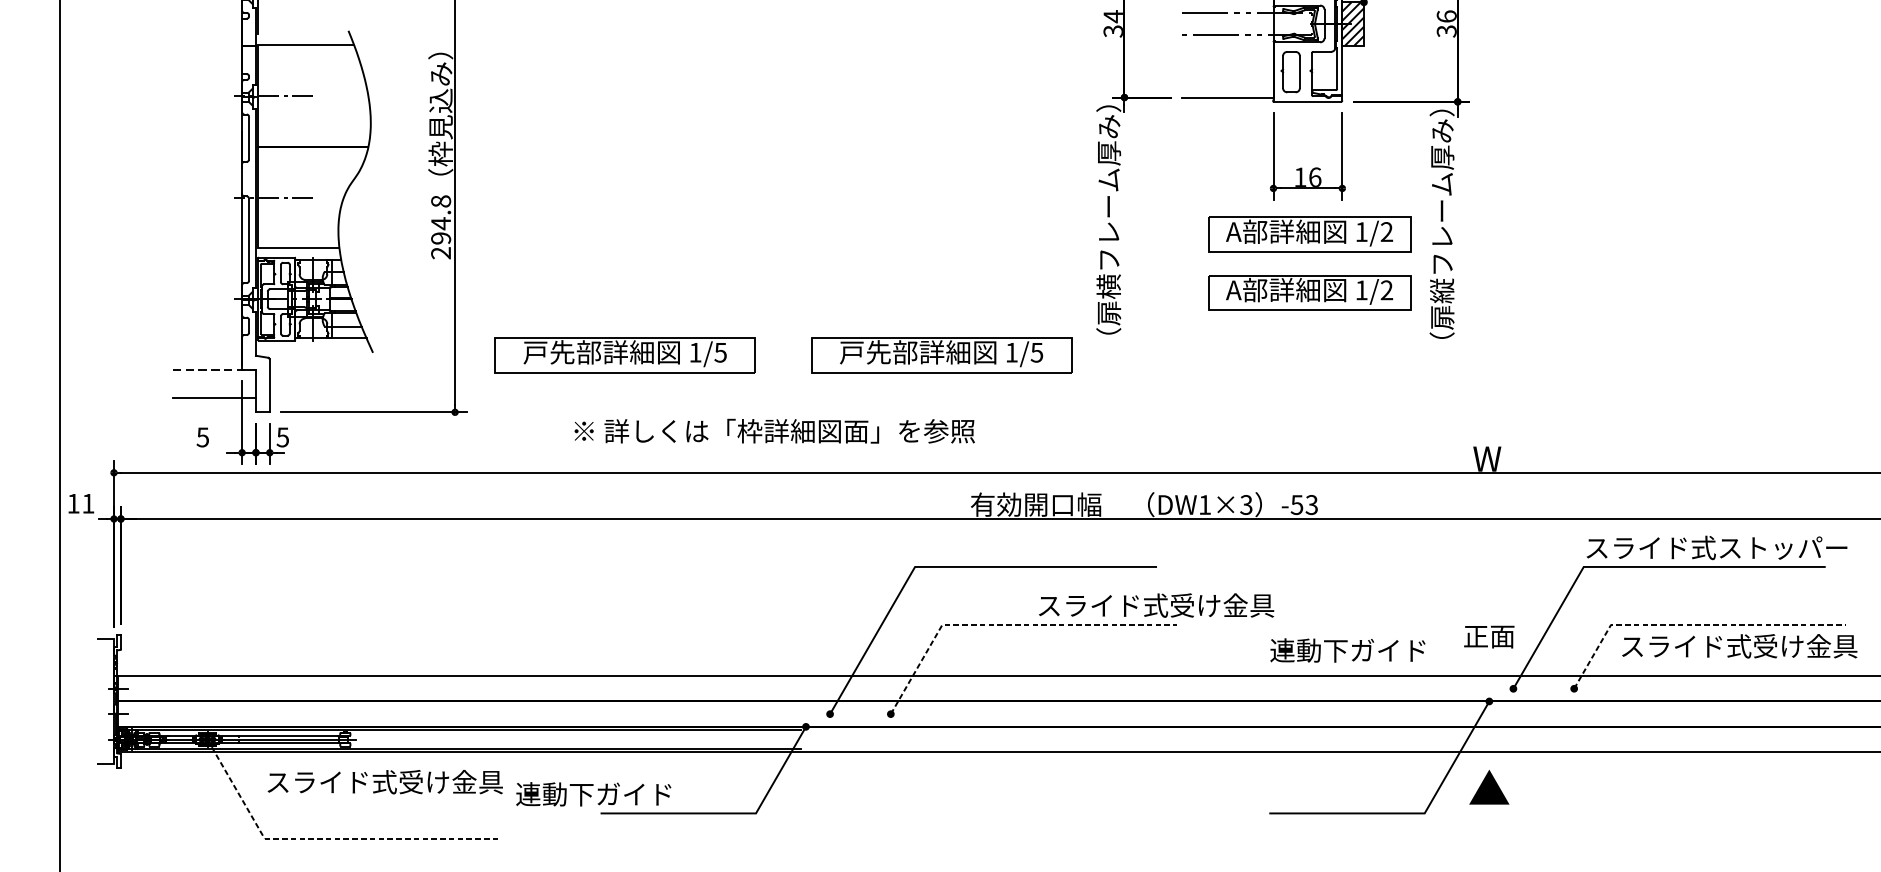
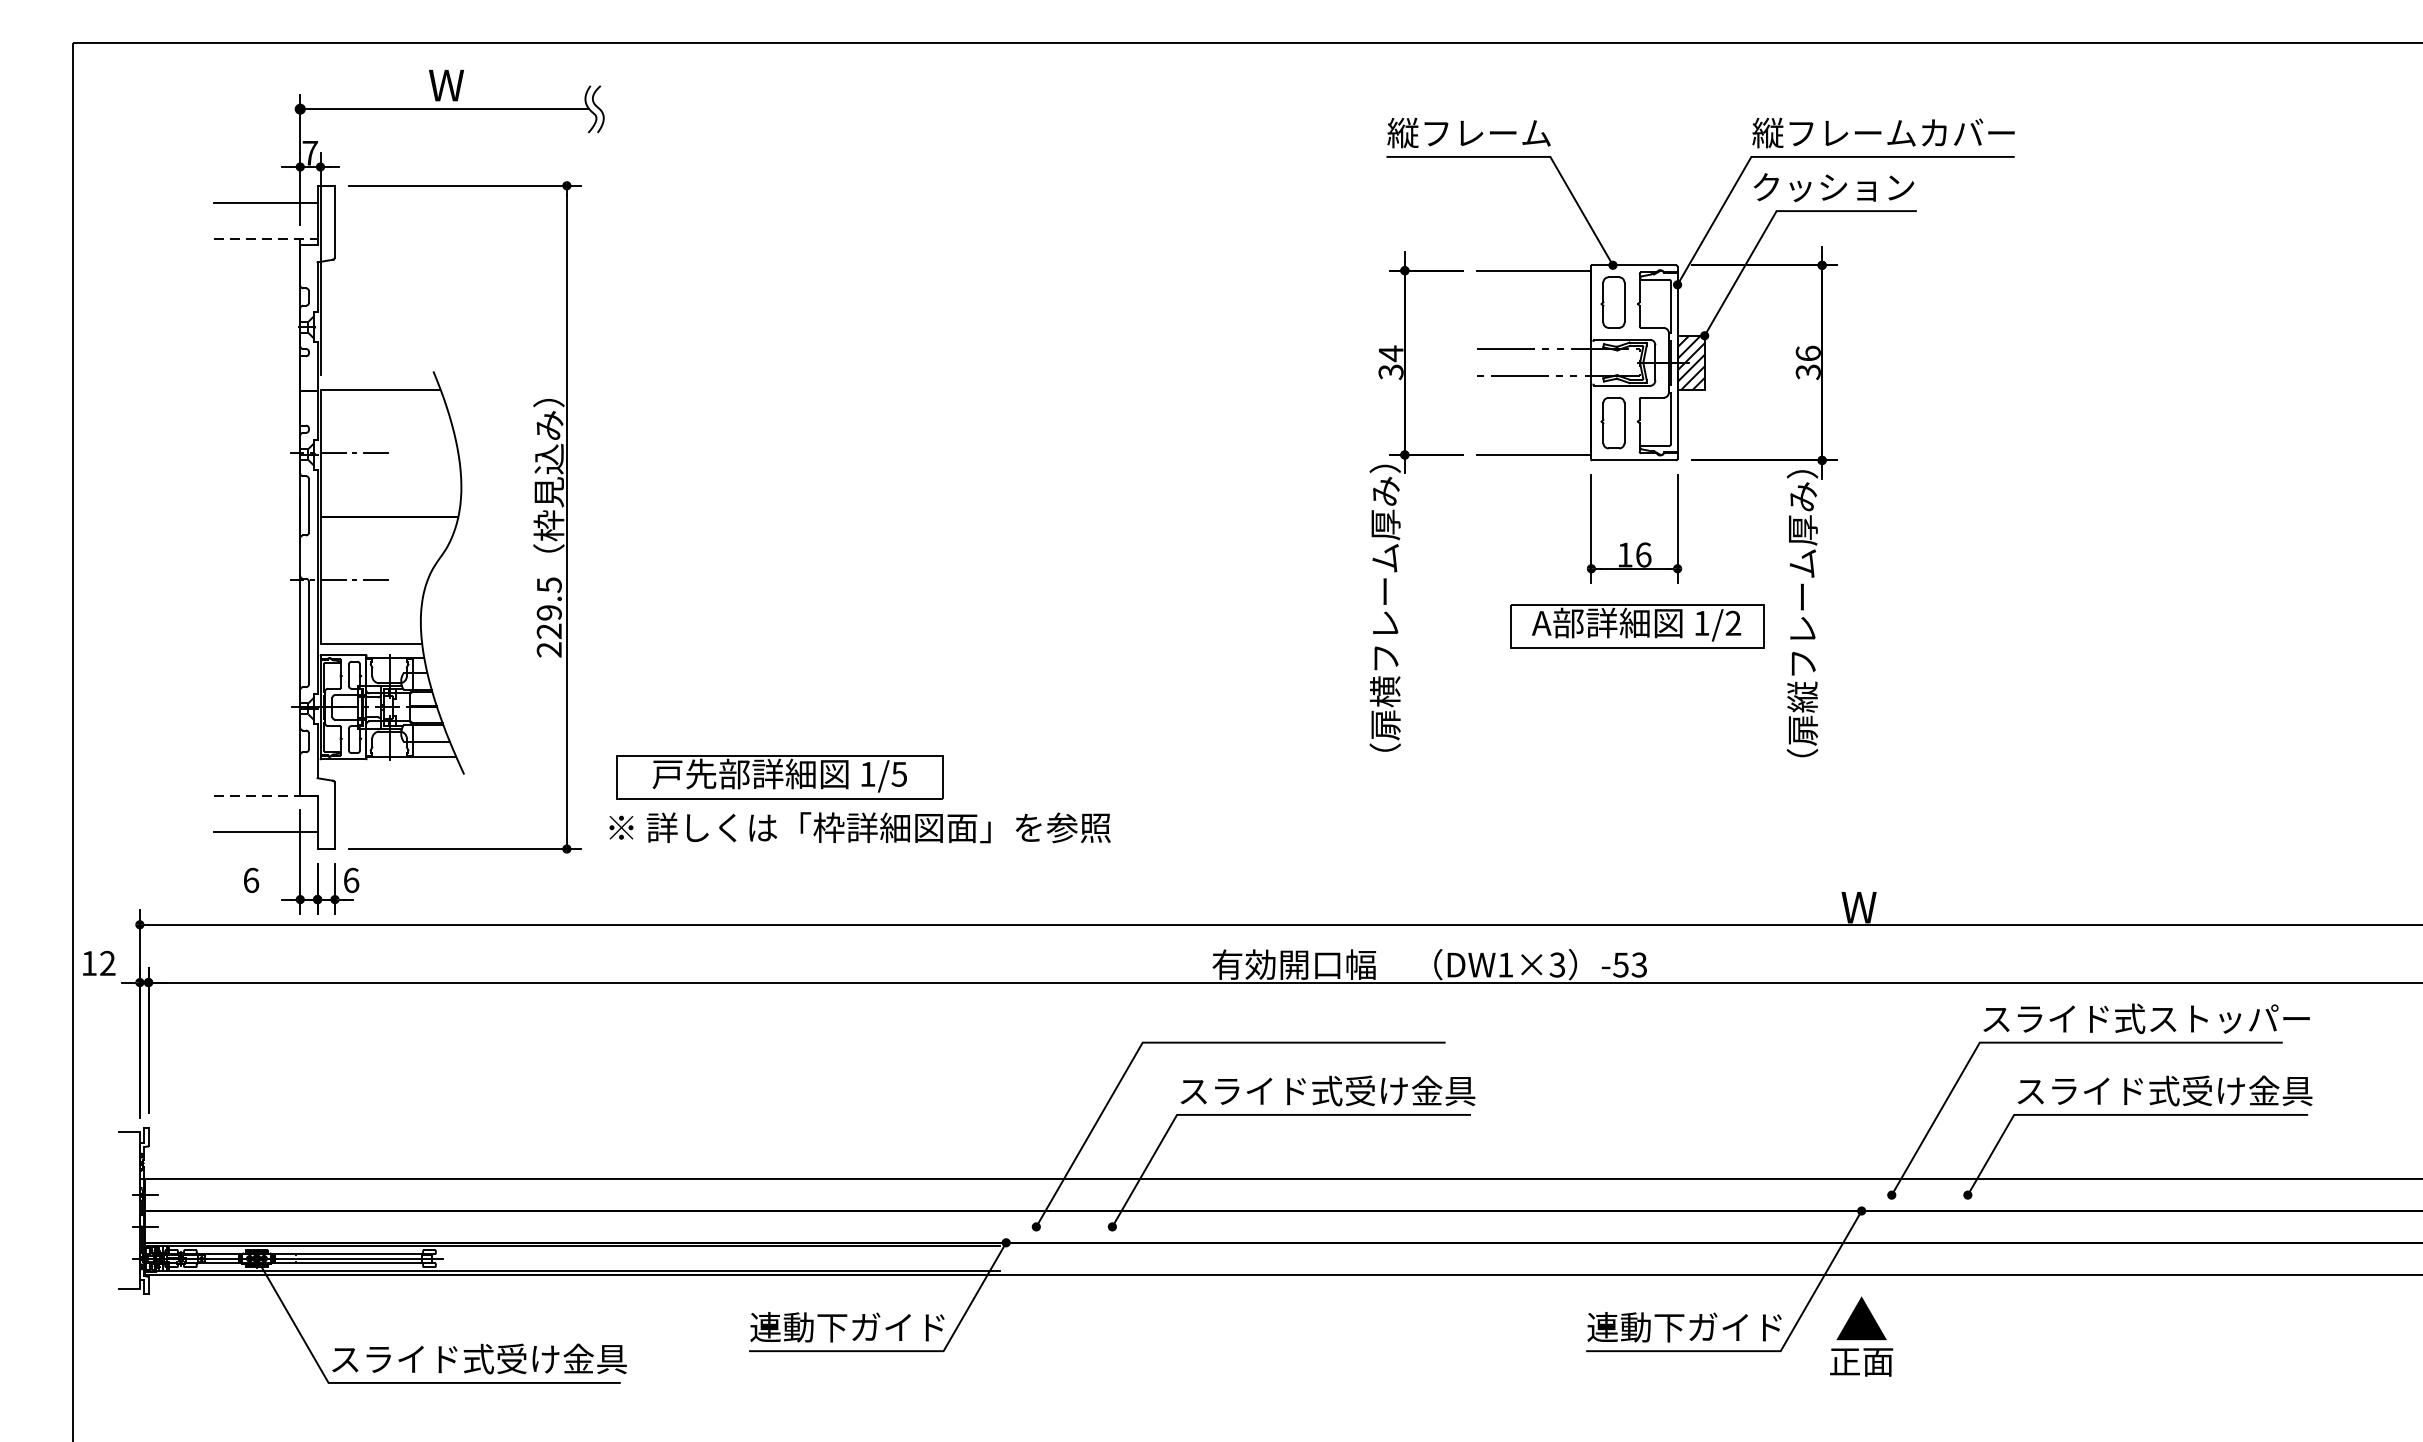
text: (440, 220) -> (548, 608), 294.8 -> 229.5
part: (1310, 292) -> (1637, 699), removed
part: (941, 355) -> (1175, 777), removed
text: (774, 431) -> (859, 827), moved
text: (203, 437) -> (251, 880), 5 -> 6
text: (283, 437) -> (351, 880), 5 -> 6
text: (88, 502) -> (107, 962), 11 -> 12
text: (1156, 605) -> (1327, 1090), moved
line: (1008, 624) -> (1259, 1114), dashed -> solid
line: (1691, 624) -> (2114, 1114), dashed -> solid
text: (1489, 637) -> (1861, 1362), moved
text: (1739, 645) -> (2164, 1090), moved
text: (1347, 650) -> (1684, 1327), moved
text: (385, 781) -> (479, 1358), moved
text: (593, 794) -> (847, 1327), moved
line: (323, 838) -> (402, 1382), dashed -> solid

